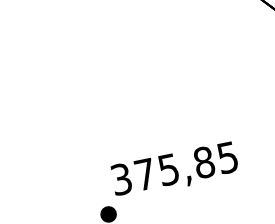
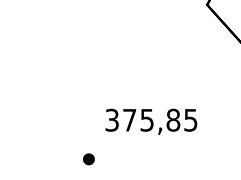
text: (175, 170) -> (151, 121), moved

